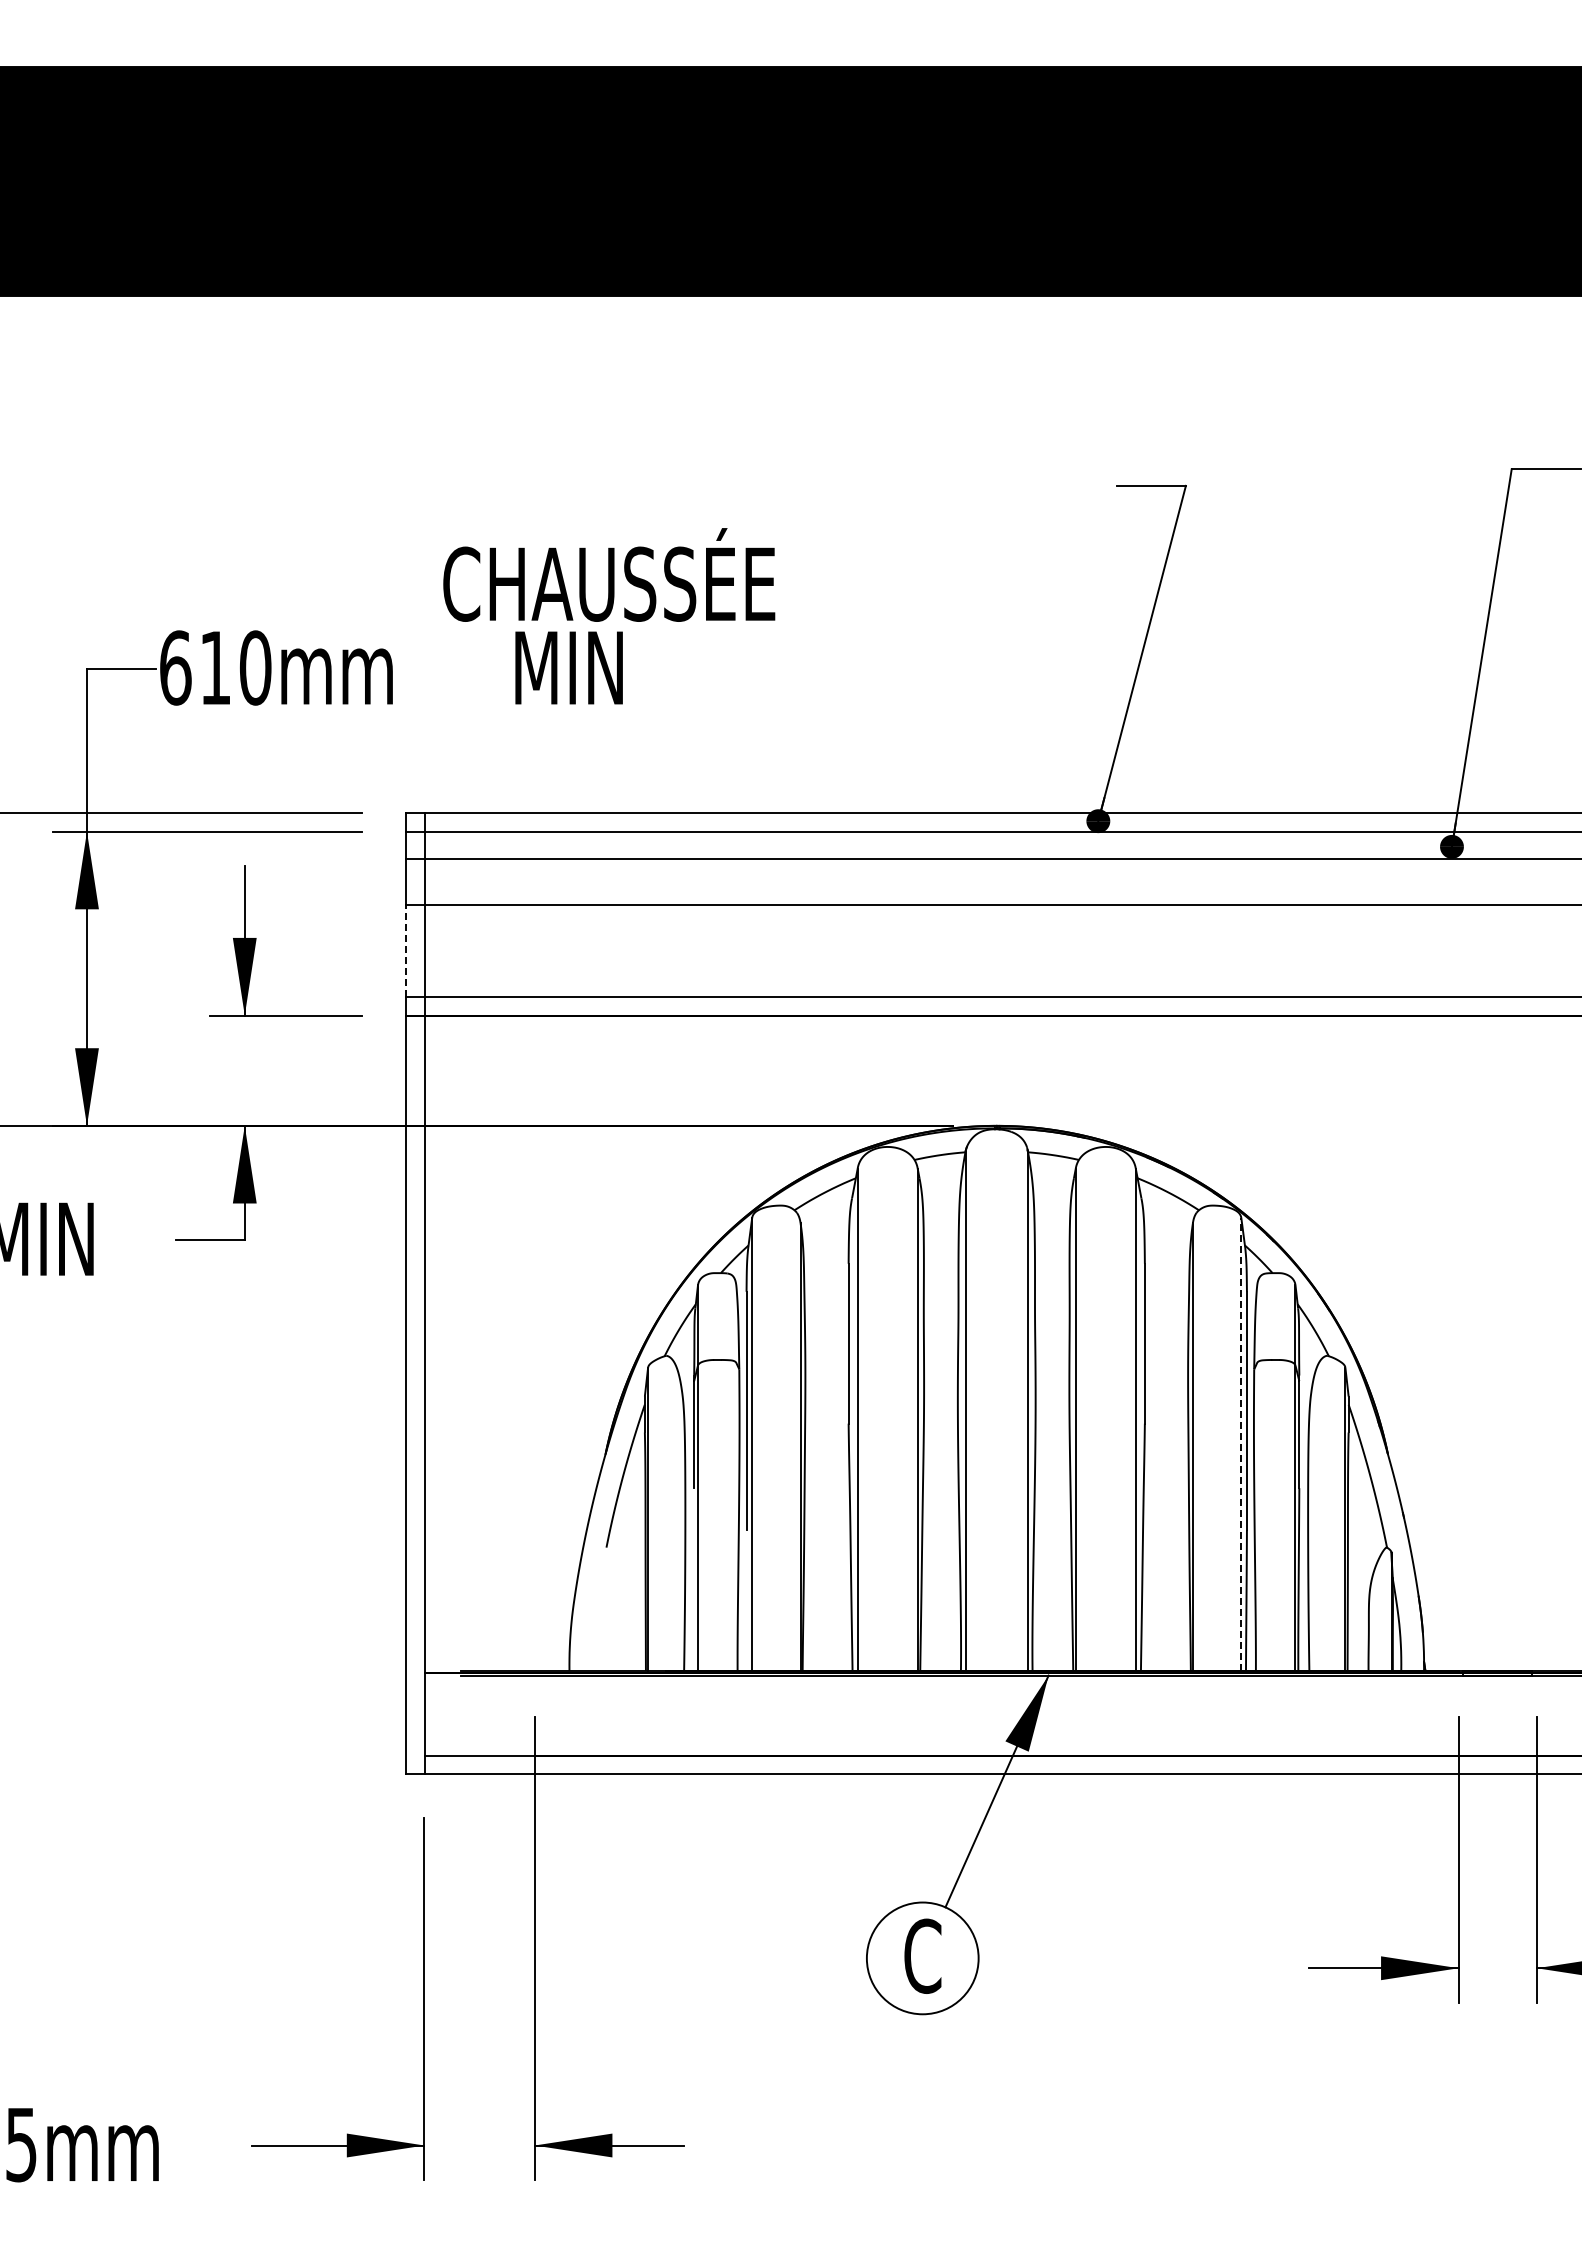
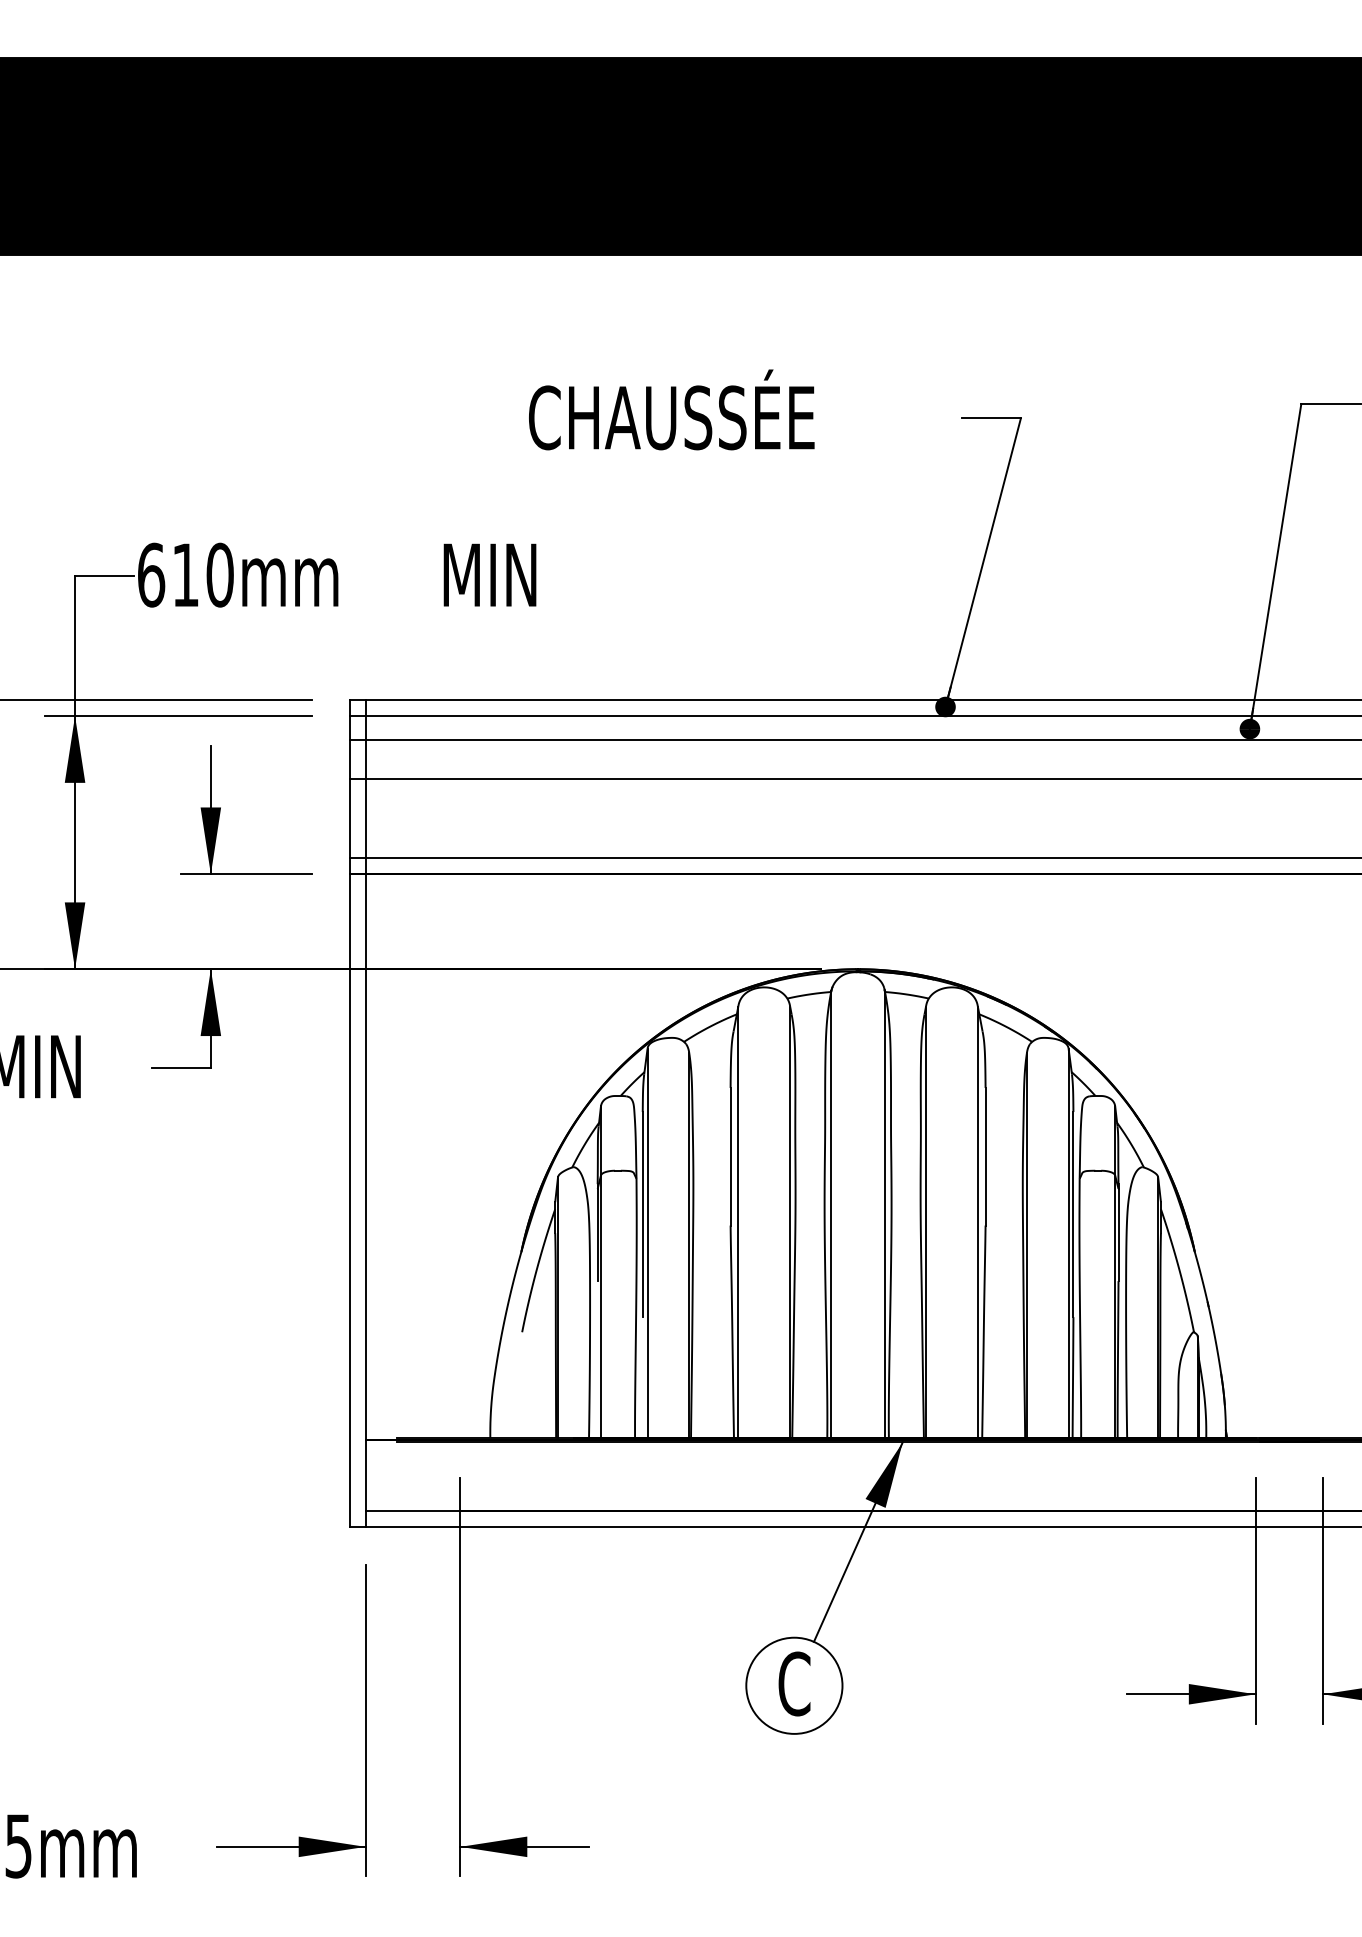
text: (609, 574) -> (671, 409), moved
line: (406, 951) -> (350, 819), dashed -> solid
line: (1241, 1443) -> (1068, 1242), dashed -> solid

